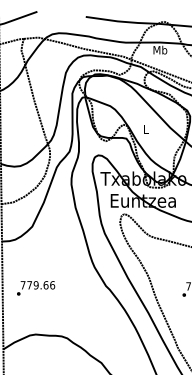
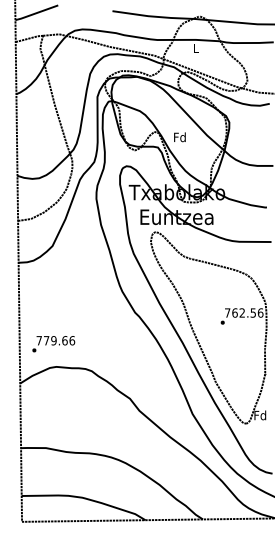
text: (159, 50) -> (195, 48), Mb -> L
text: (145, 129) -> (179, 137), L -> Fd
text: (35, 288) -> (53, 344), moved

